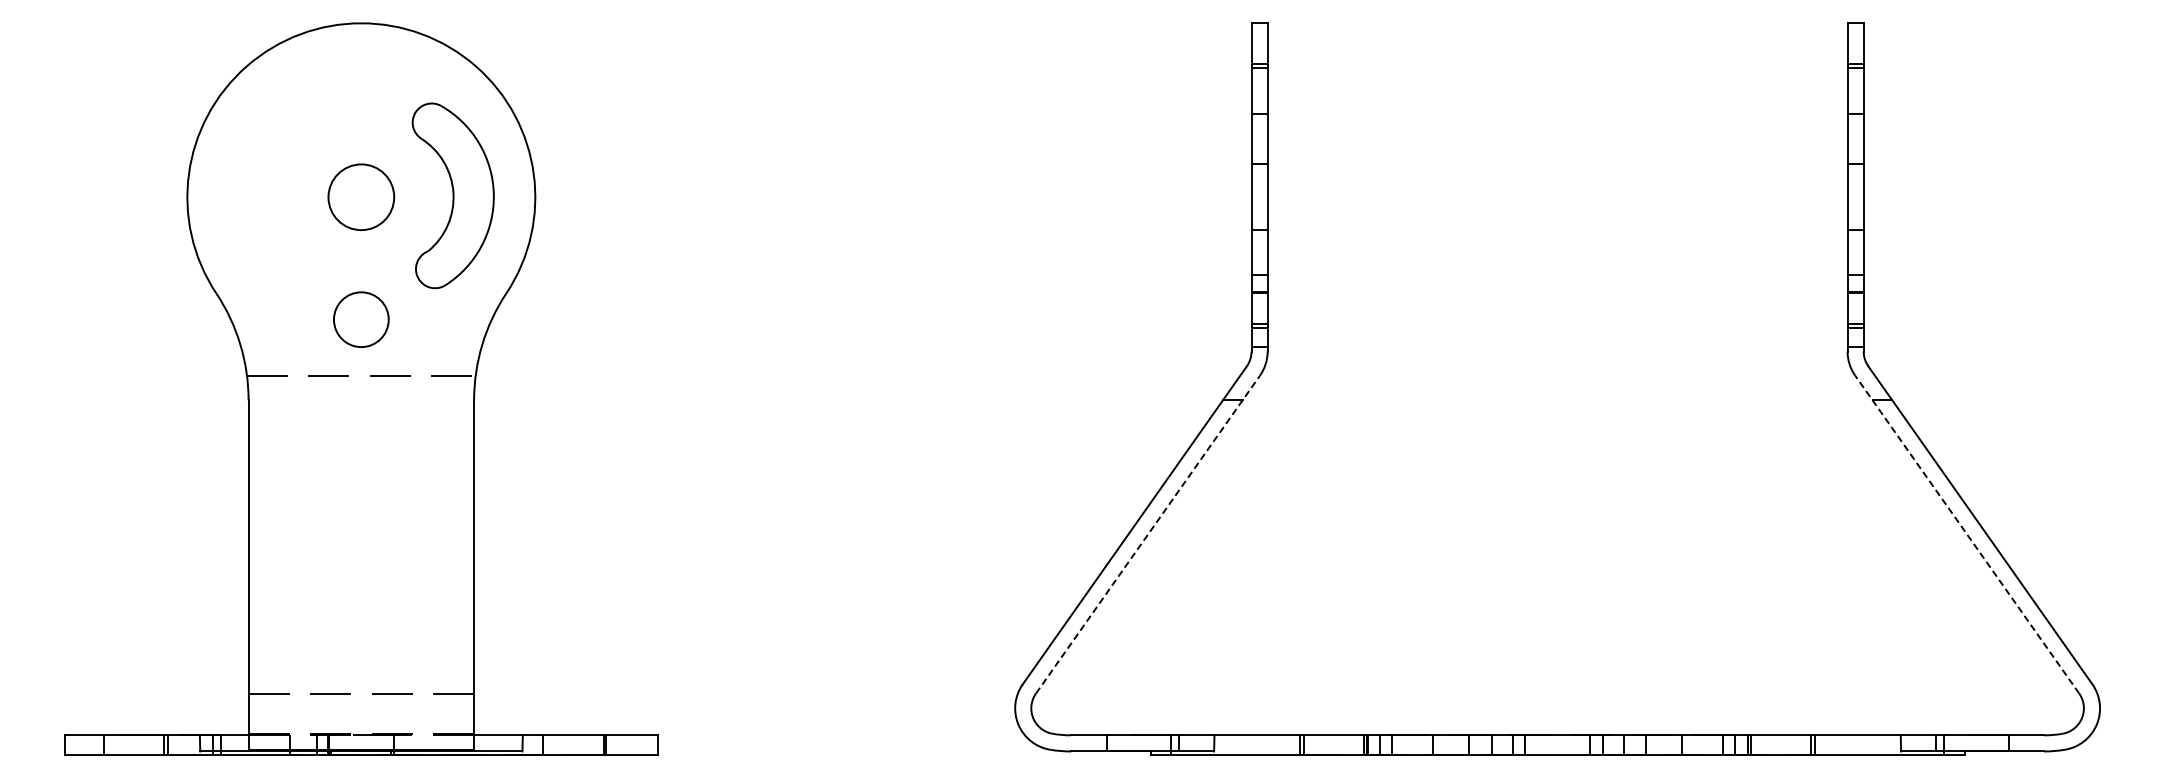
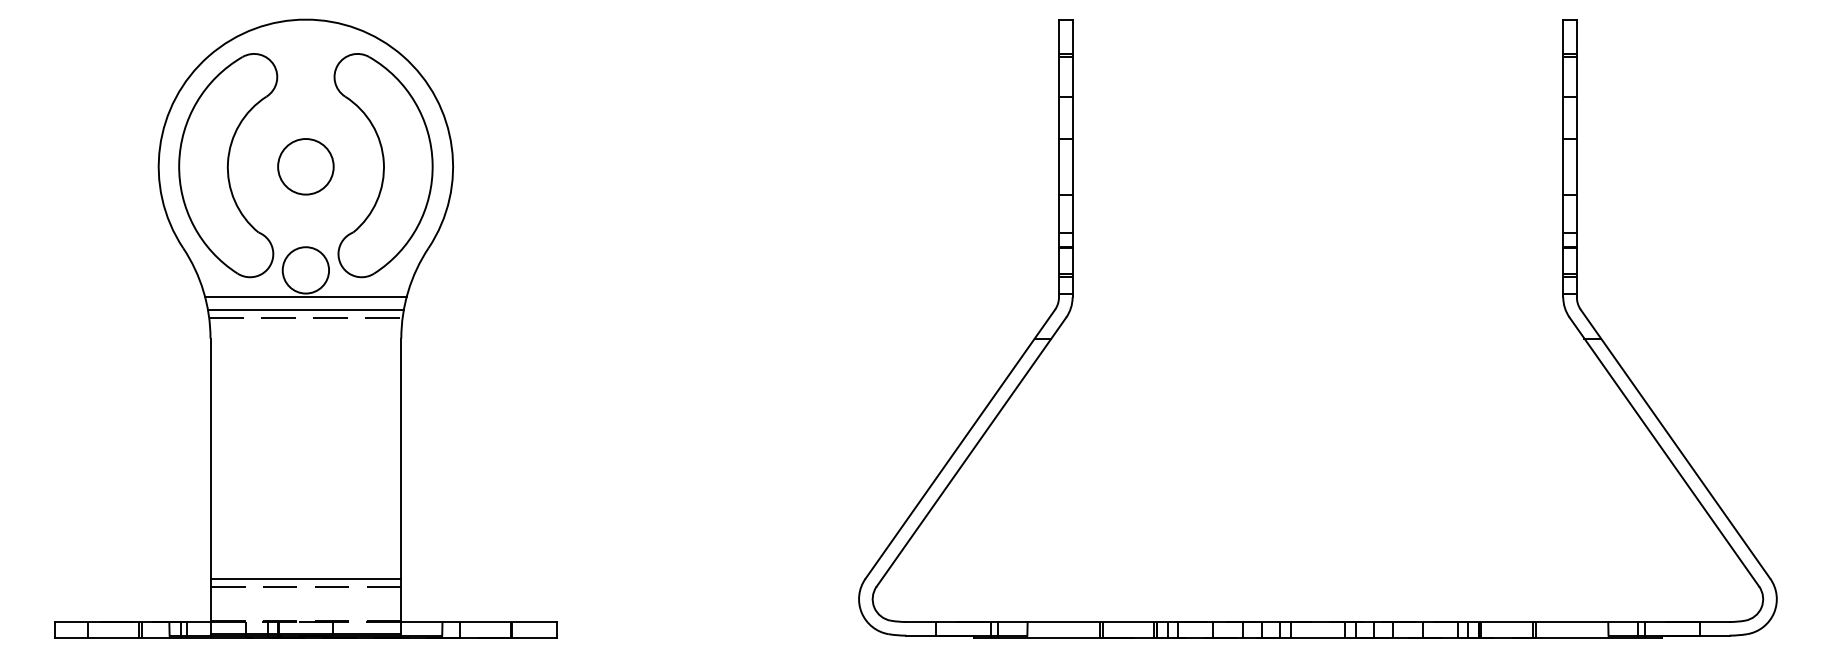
part: (269, 195) -> (228, 165), added
part: (453, 195) -> (383, 165), size x1.43
line: (361, 351) -> (306, 297), added
line: (361, 366) -> (306, 309), added
line: (1148, 534) -> (971, 452), dashed -> solid
line: (1966, 534) -> (1663, 452), dashed -> solid
line: (361, 684) -> (306, 578), added

